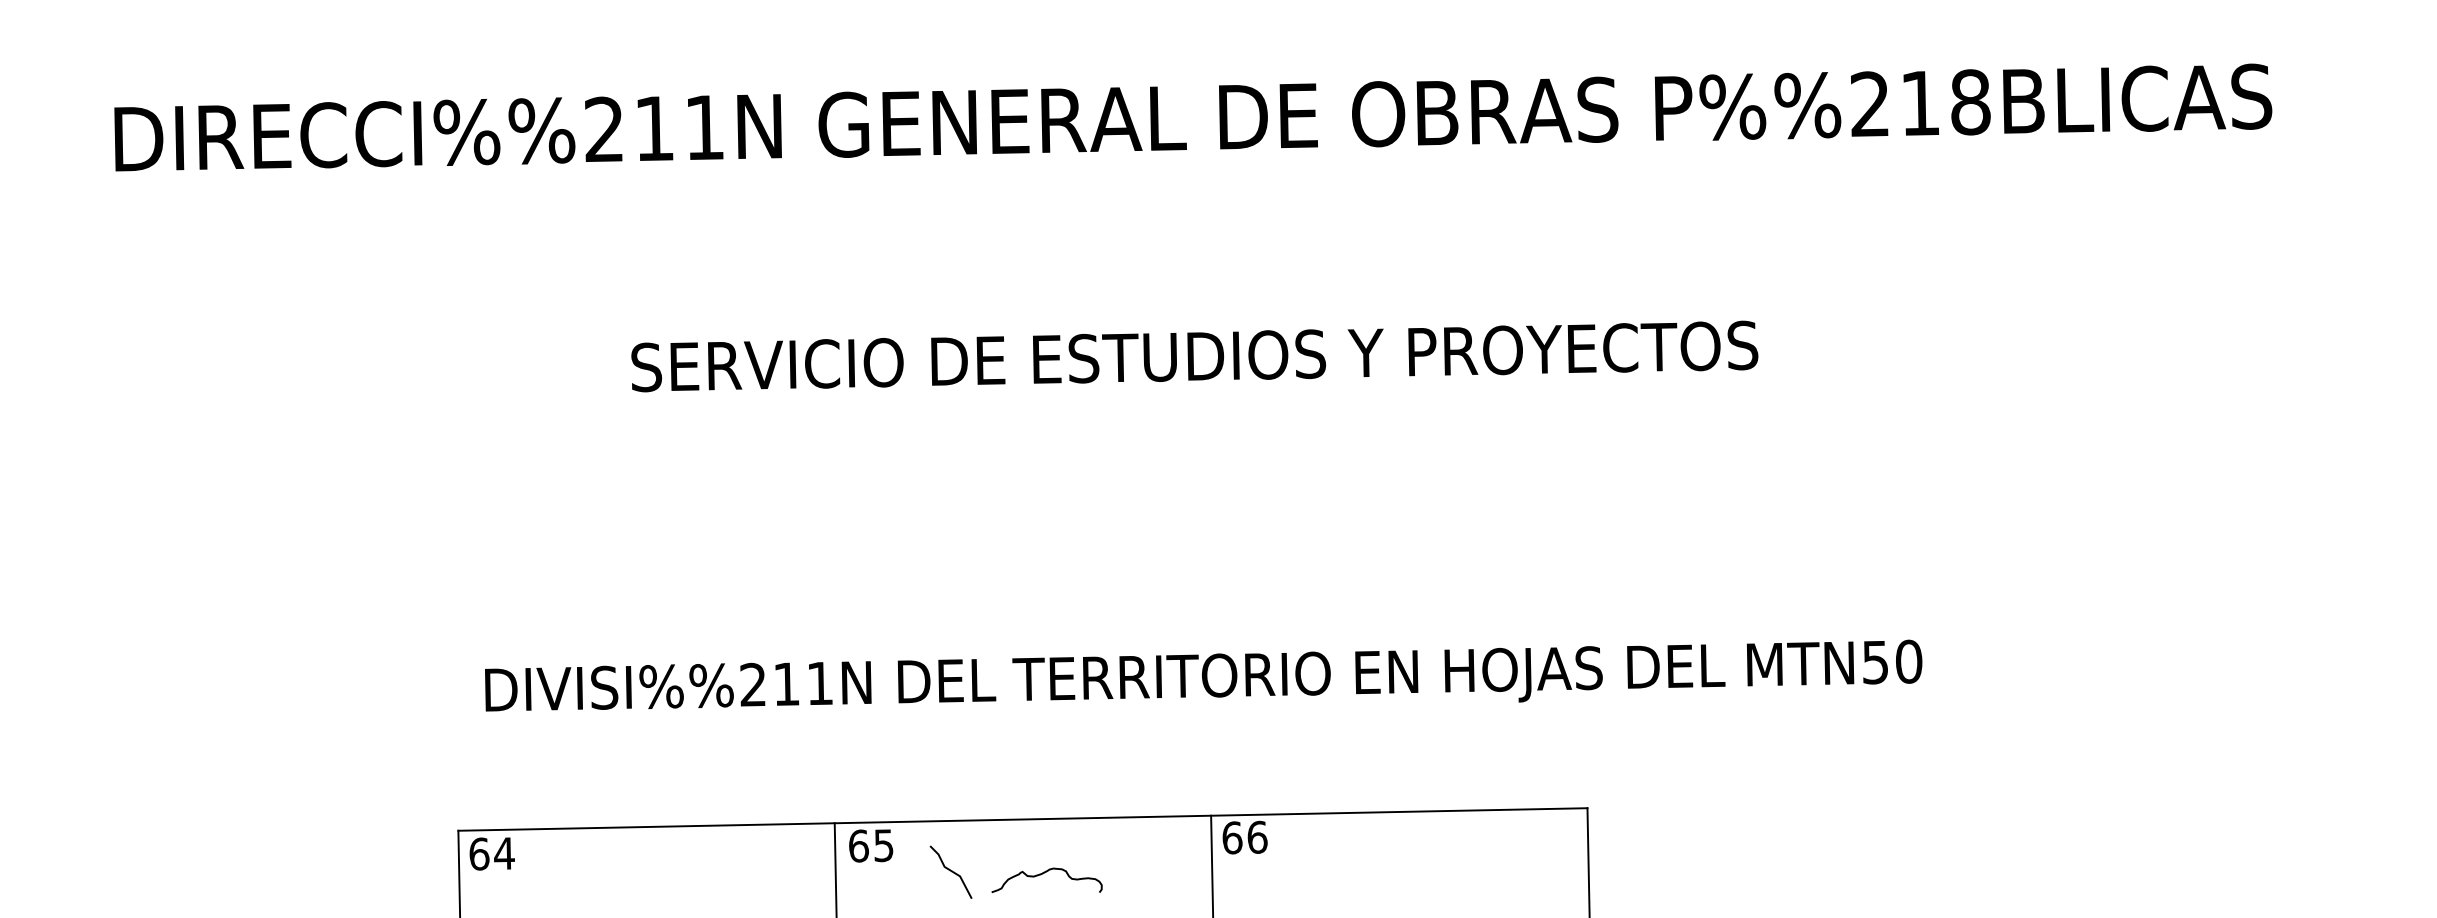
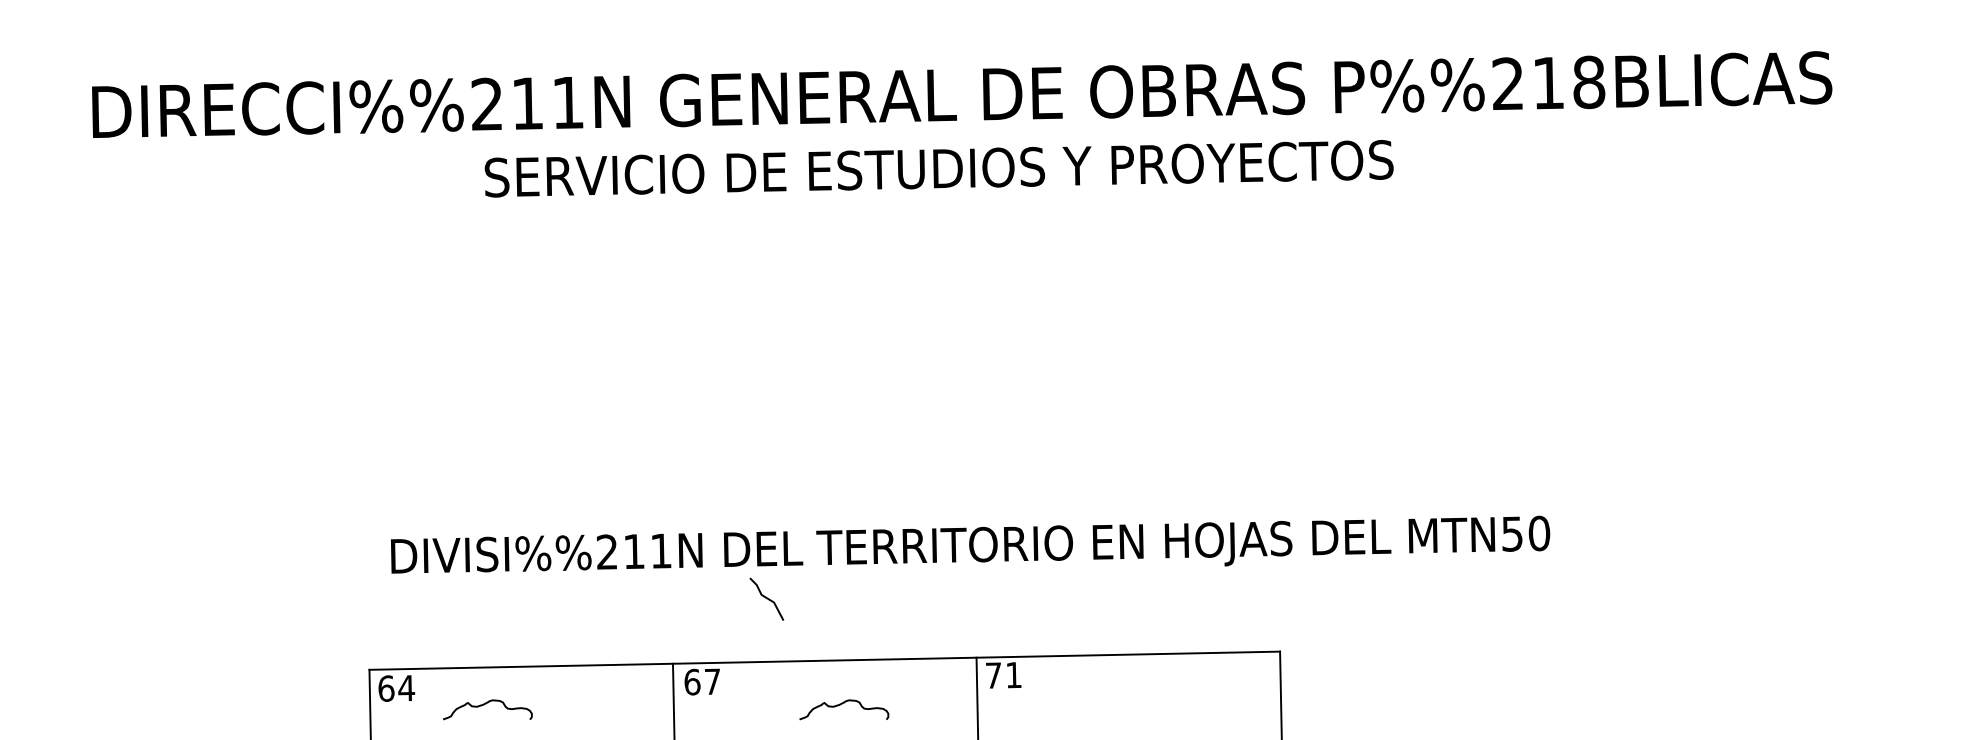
text: (1194, 356) -> (938, 168), moved
text: (1244, 837) -> (1003, 675), 66 -> 71
text: (883, 845) -> (712, 681), 65 -> 67
line: (950, 871) -> (766, 598), moved
curve: (600, 874) -> (484, 705), added

